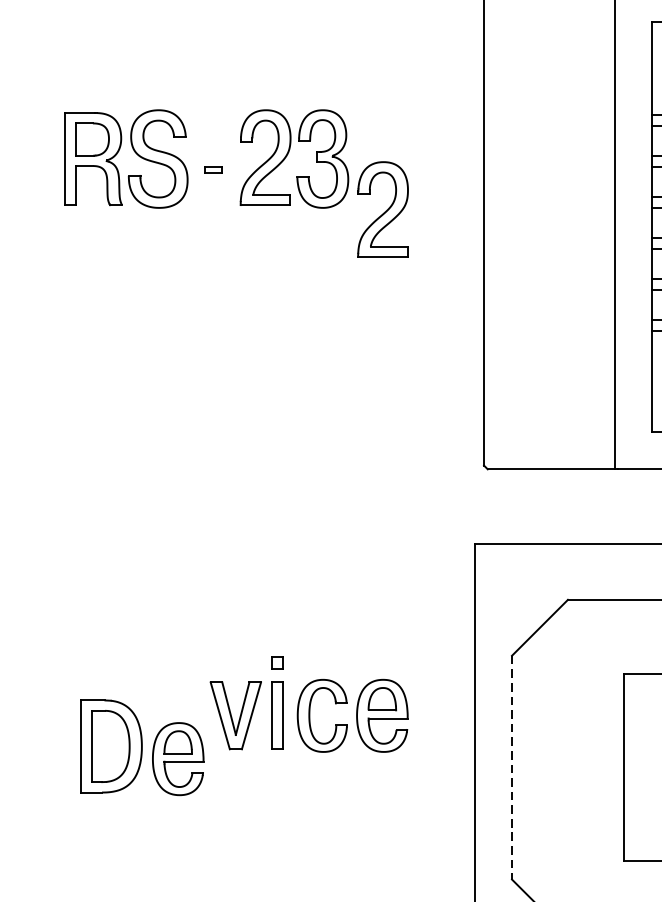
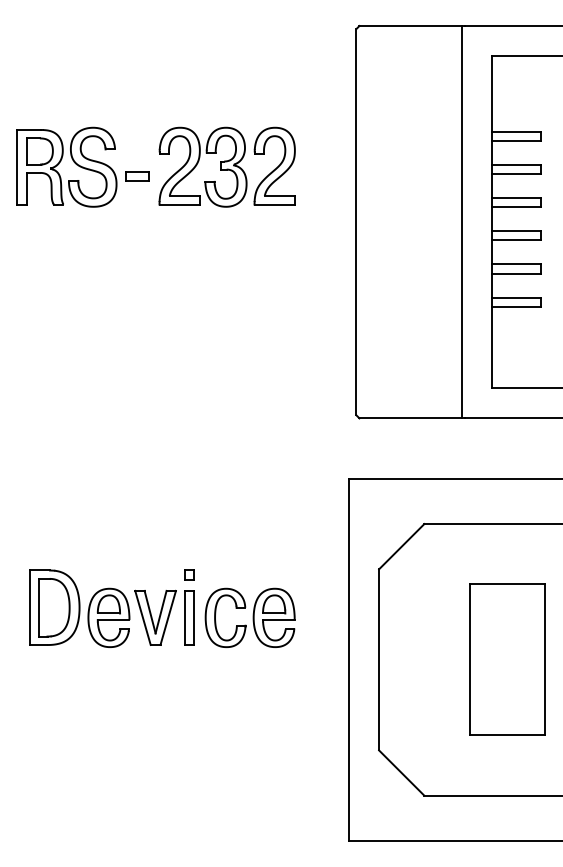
part: (213, 170) -> (137, 176), size x1.67
part: (382, 208) -> (274, 165), moved
part: (141, 747) -> (79, 608), moved
line: (512, 767) -> (379, 659), dashed -> solid

